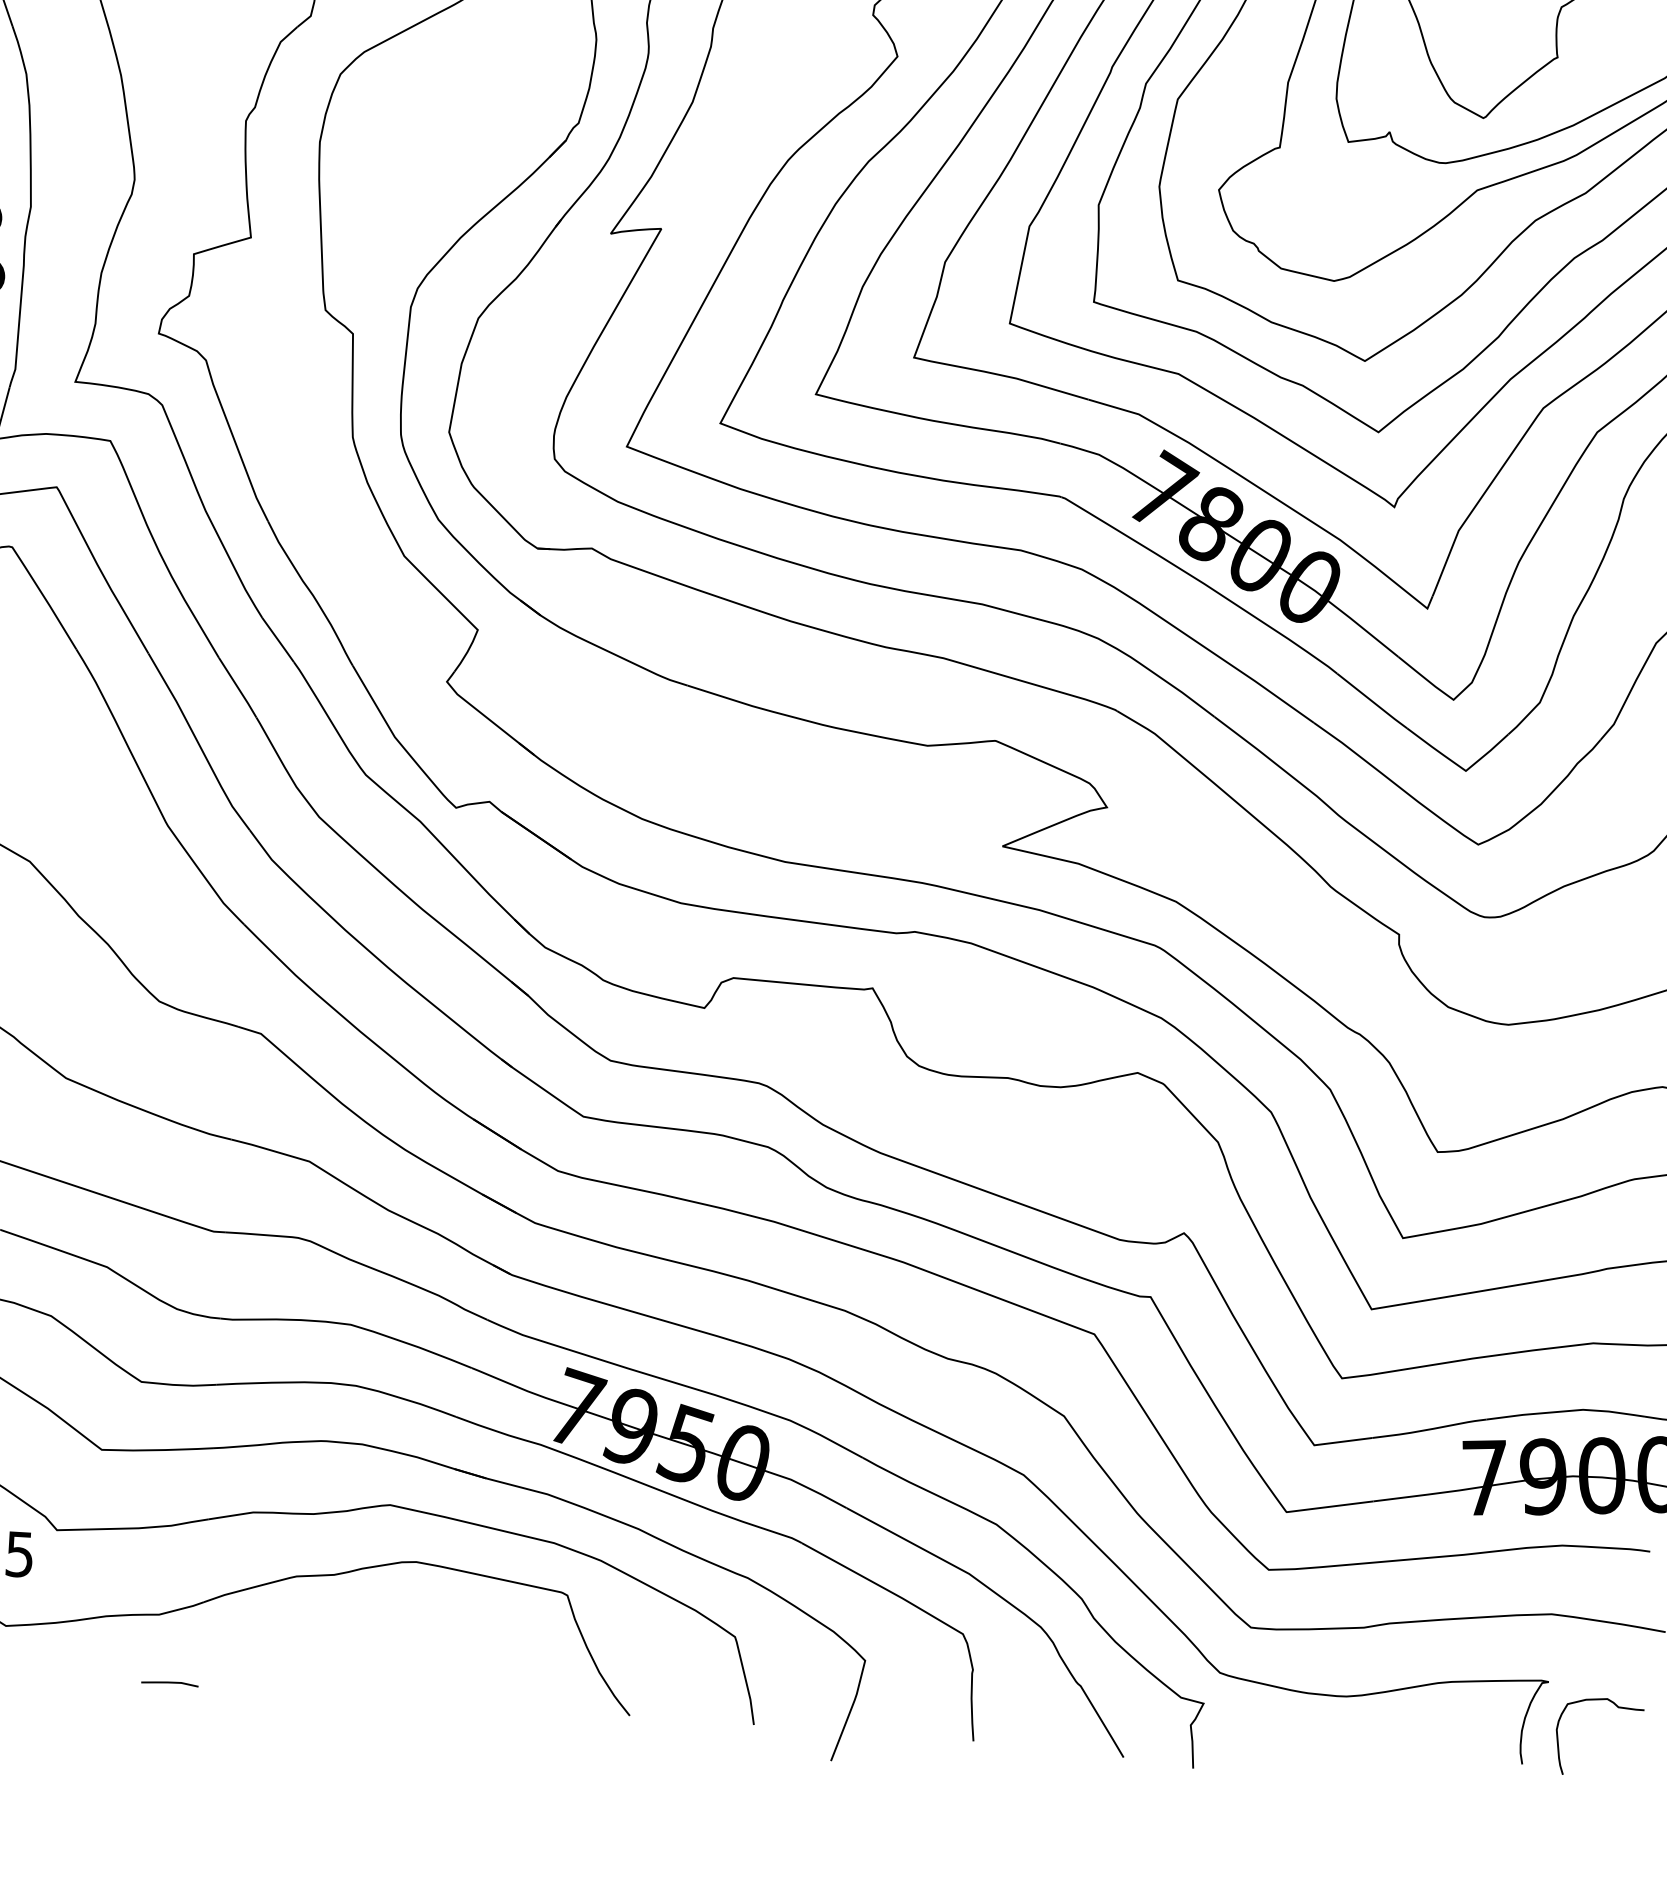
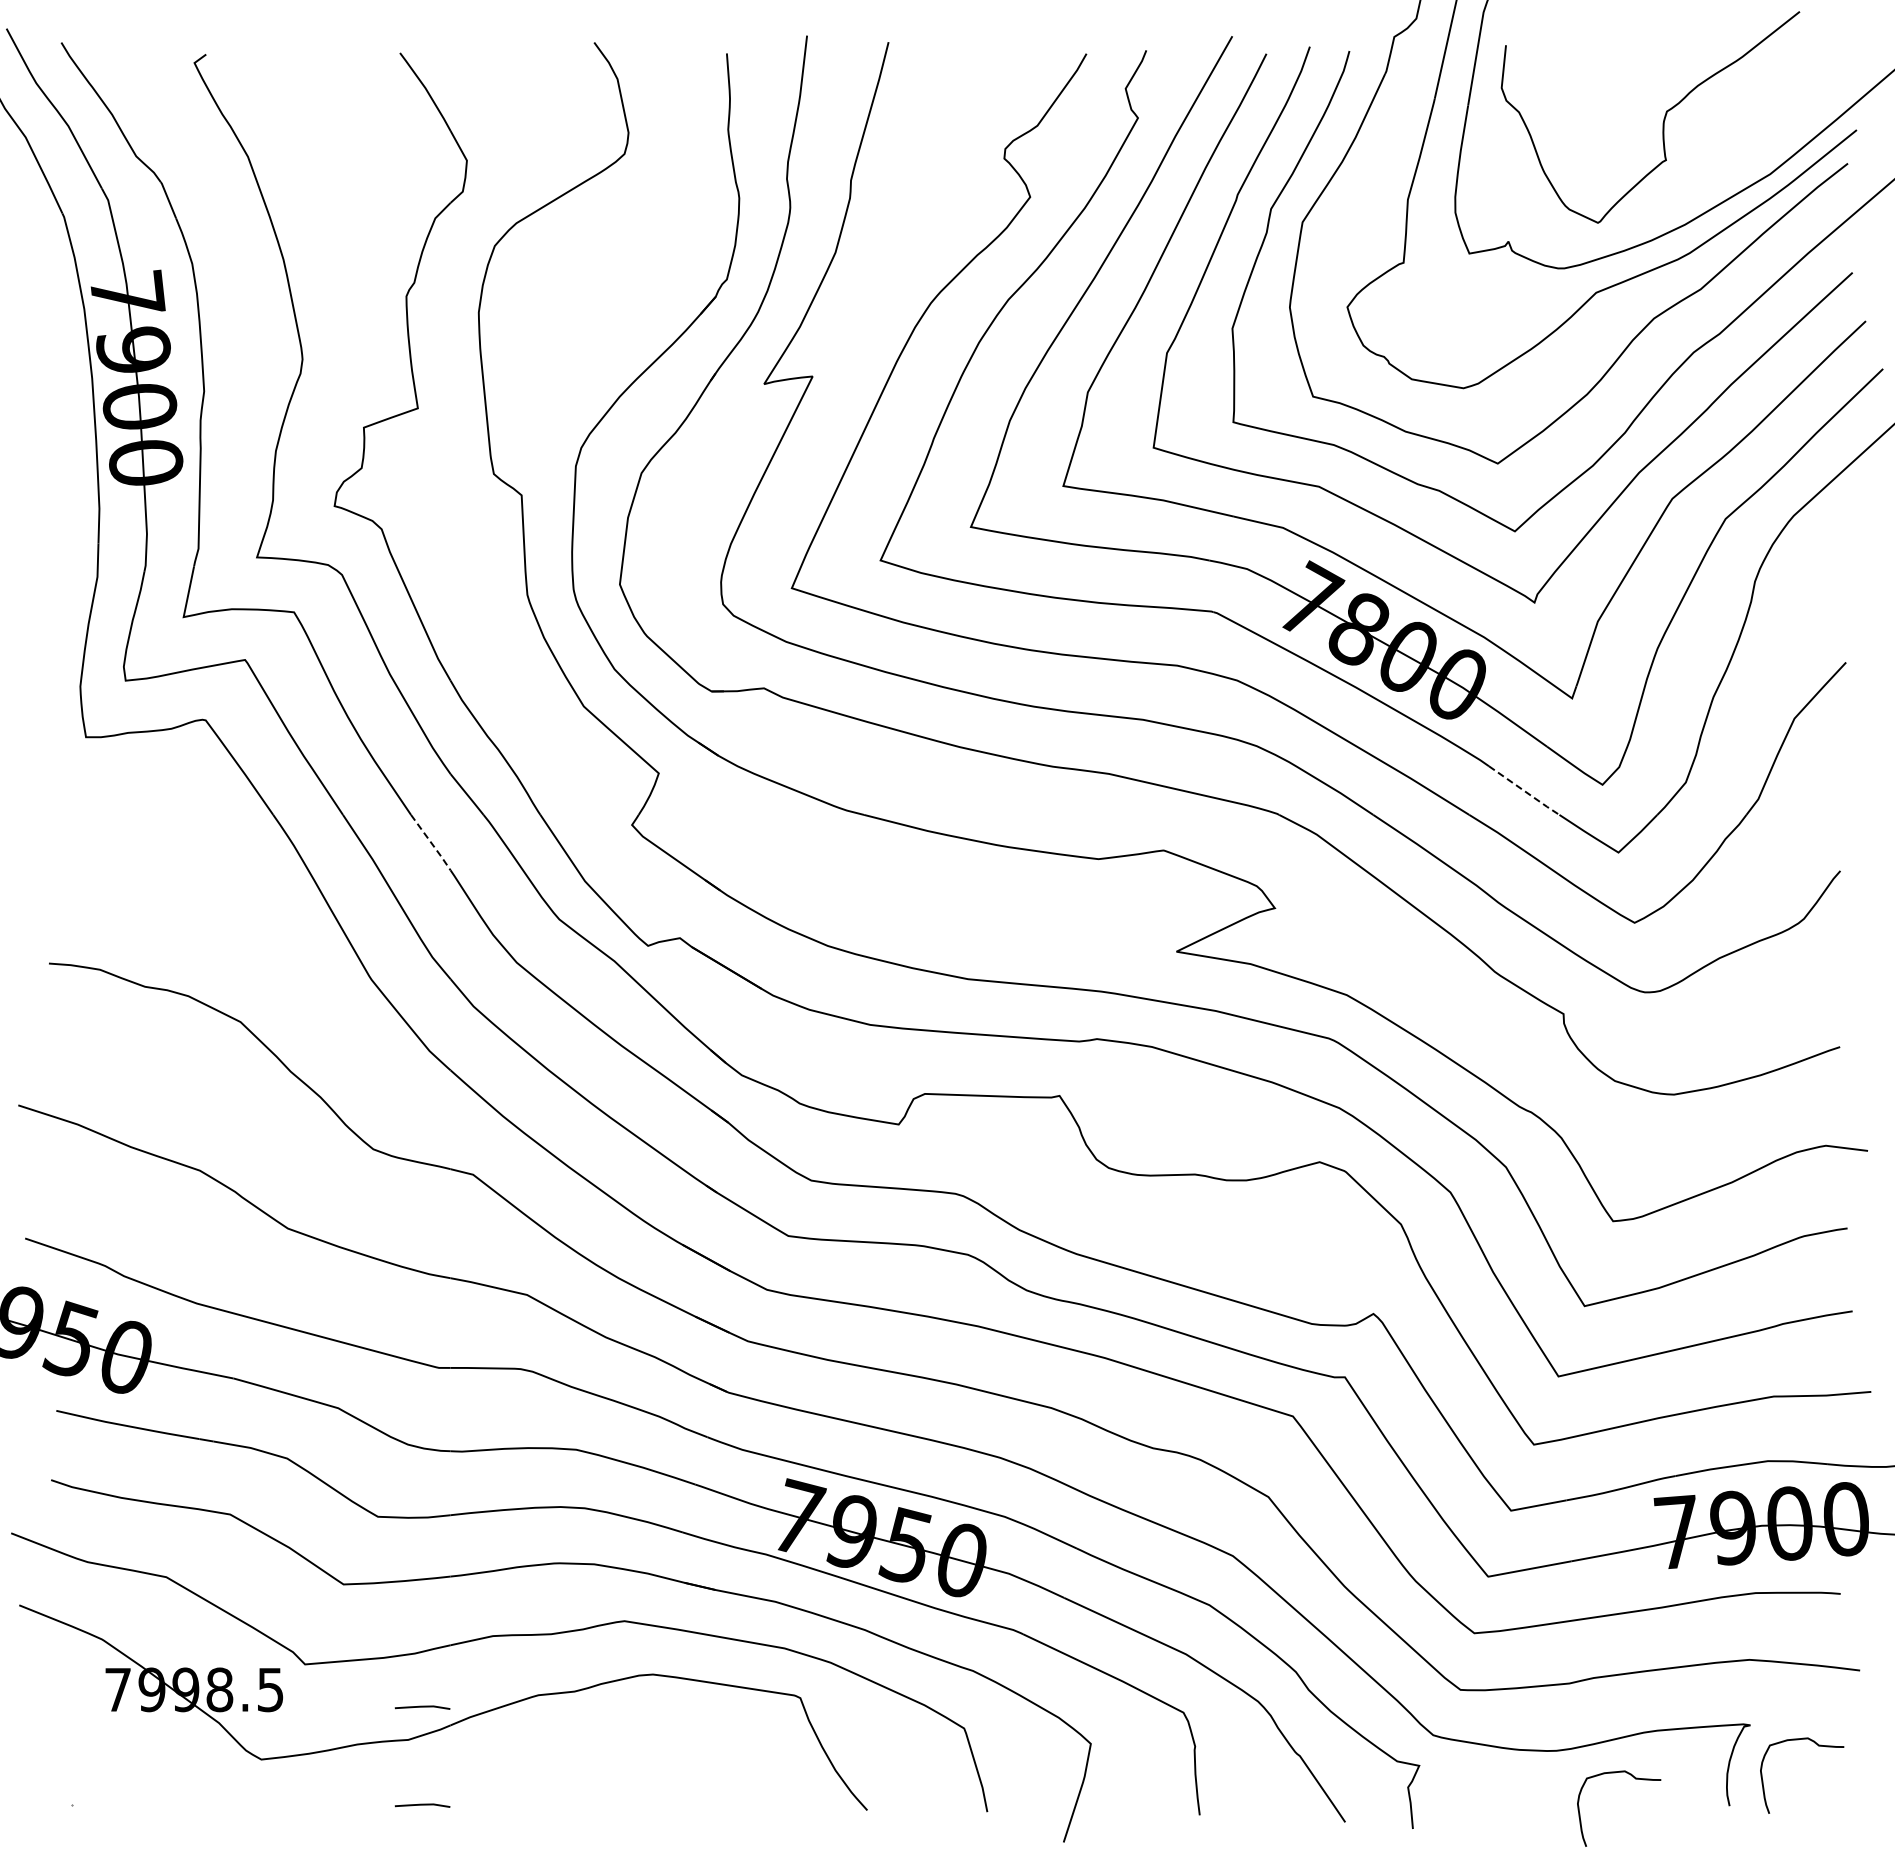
line: (238, 687) -> (431, 842), solid -> dashed
line: (1372, 701) -> (1524, 791), solid -> dashed
line: (175, 1581) -> (422, 1707), added
curve: (1426, 1731) -> (1635, 1779), added

